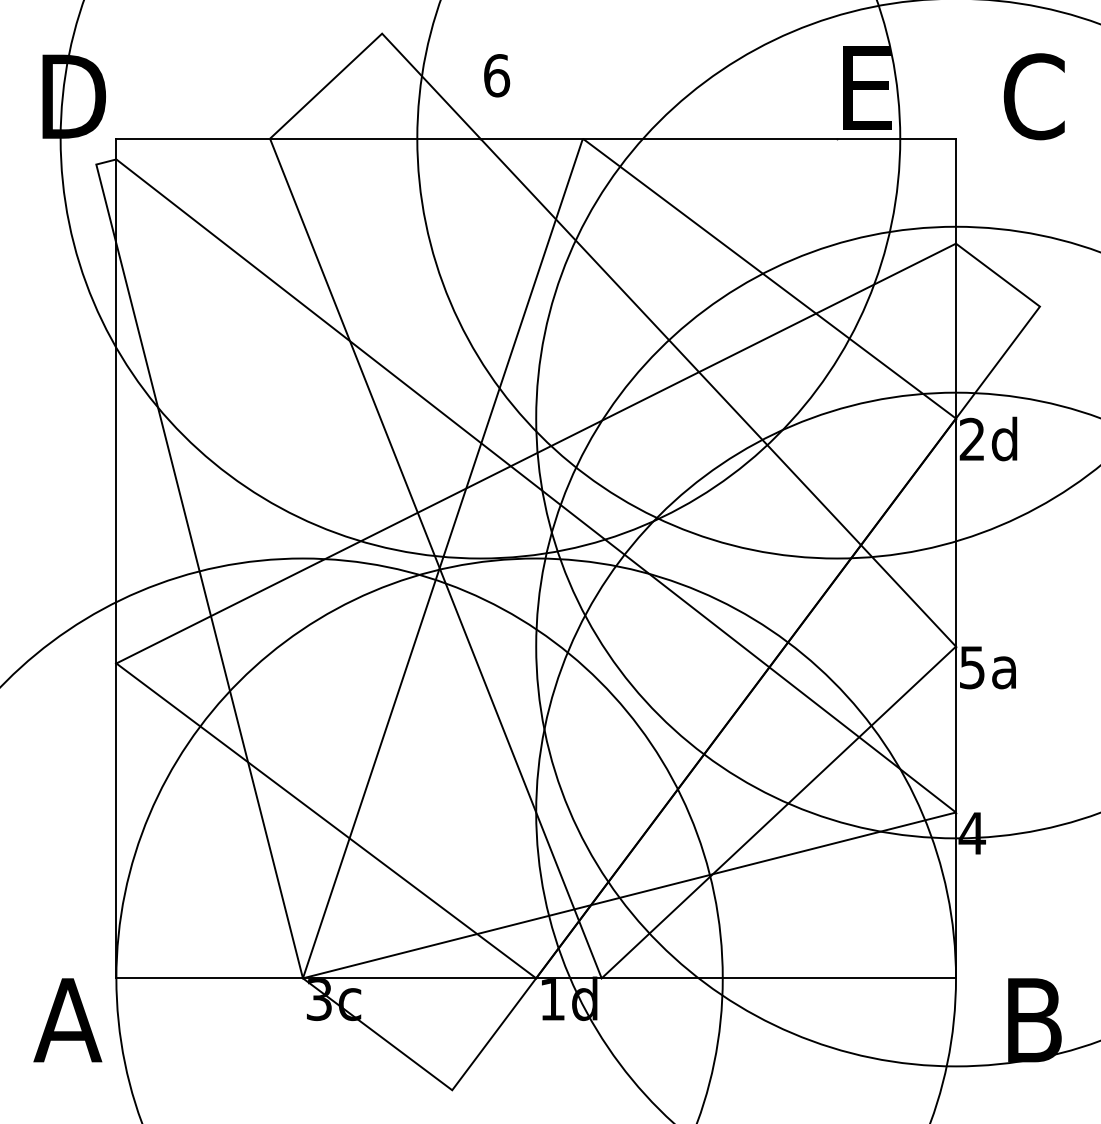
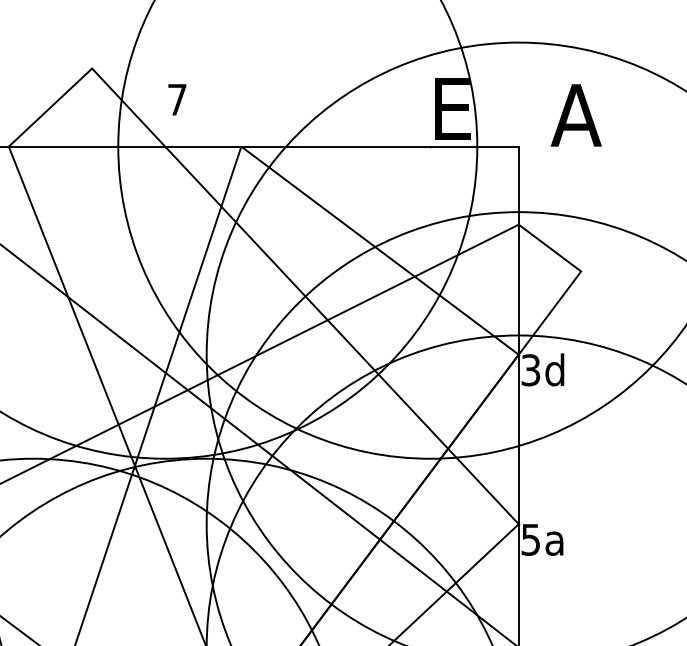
text: (497, 75) -> (177, 99), 6 -> 7
text: (1033, 96) -> (576, 115), C -> A
text: (971, 439) -> (530, 370), 2d -> 3d

